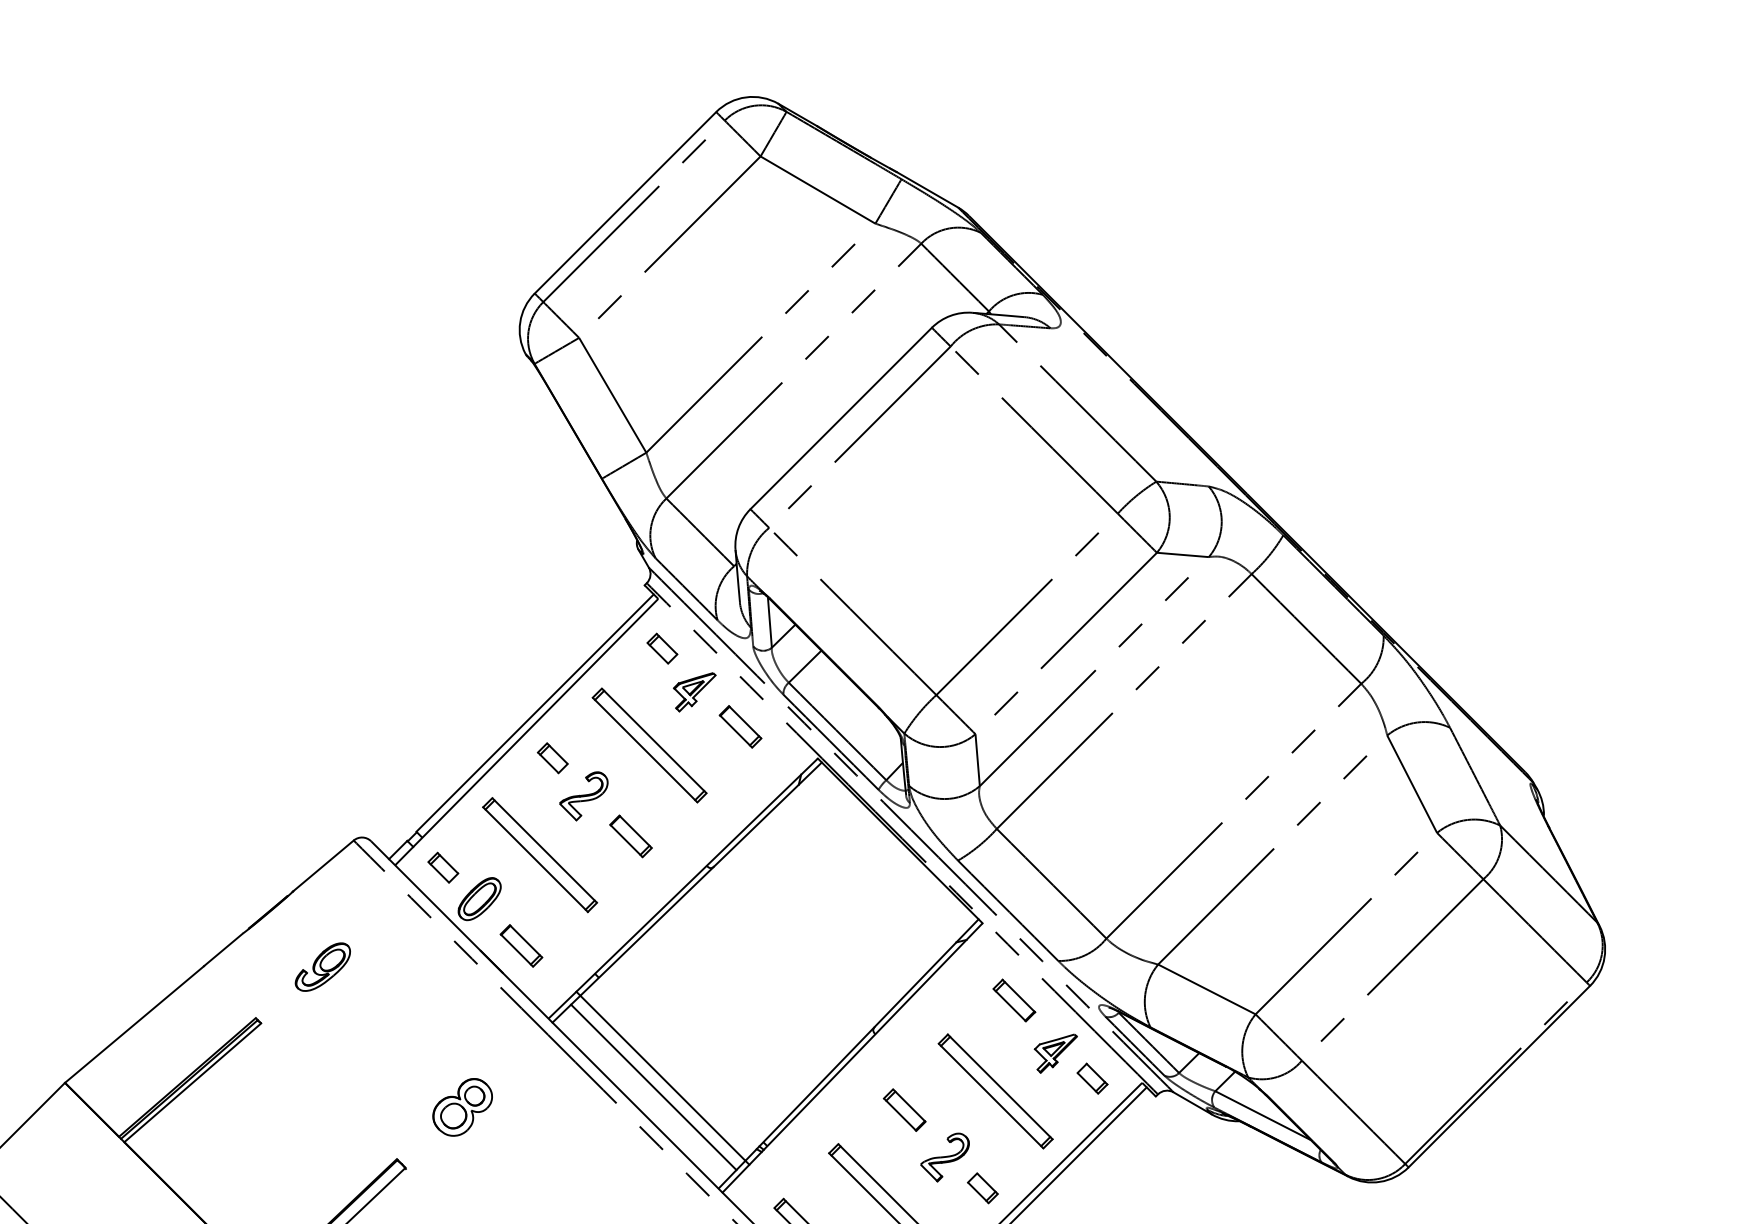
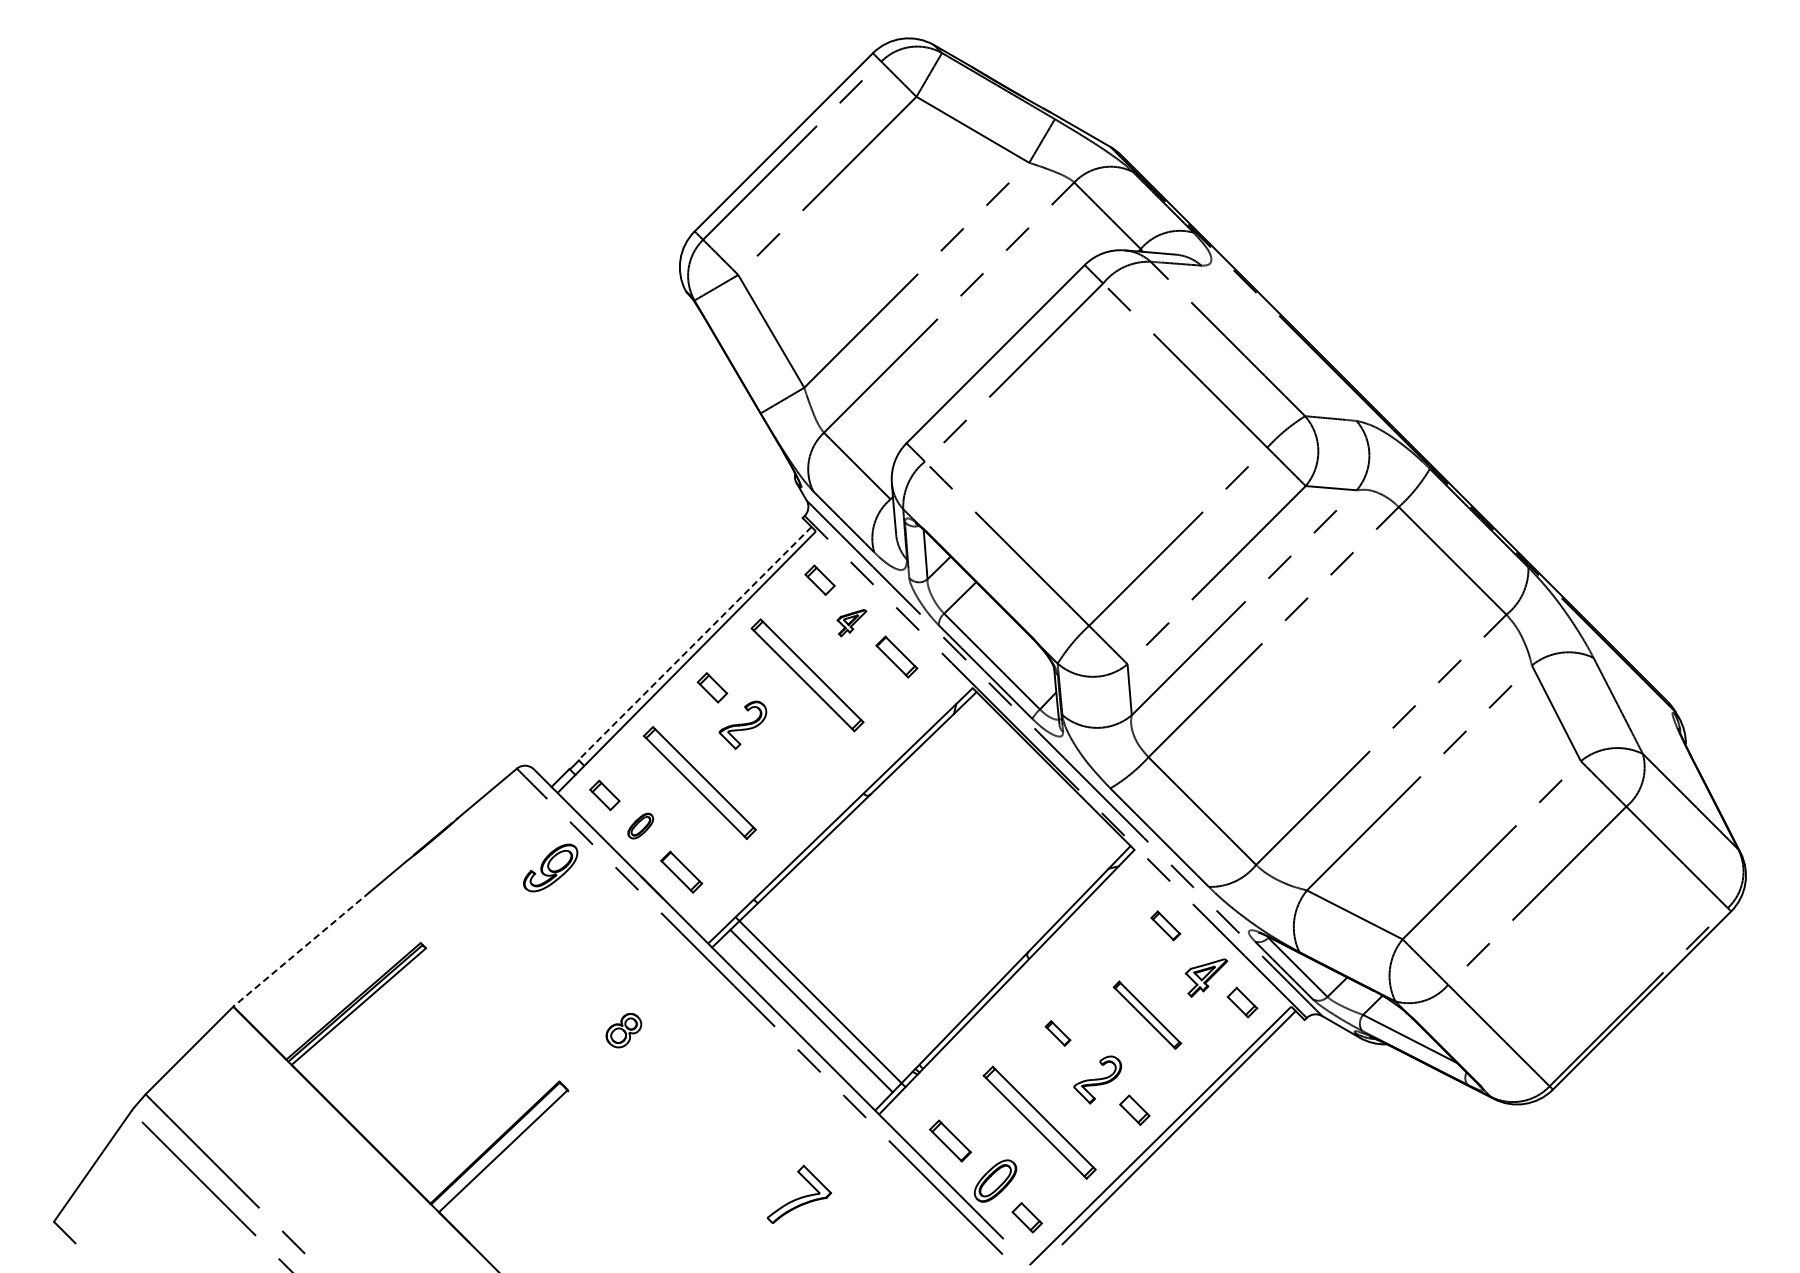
part: (694, 691) -> (851, 622), size x0.7
line: (535, 713) -> (695, 643), solid -> dashed
part: (630, 836) -> (788, 764), removed
part: (479, 898) -> (640, 825), size x0.6
part: (322, 966) -> (550, 867), moved
part: (1014, 1000) -> (1165, 925), size x0.7
line: (134, 1024) -> (301, 949), solid -> dashed
part: (995, 1091) -> (1147, 1015), size x0.6
part: (462, 1107) -> (623, 1030), size x0.6
part: (904, 1110) -> (1057, 1033), size x0.6

